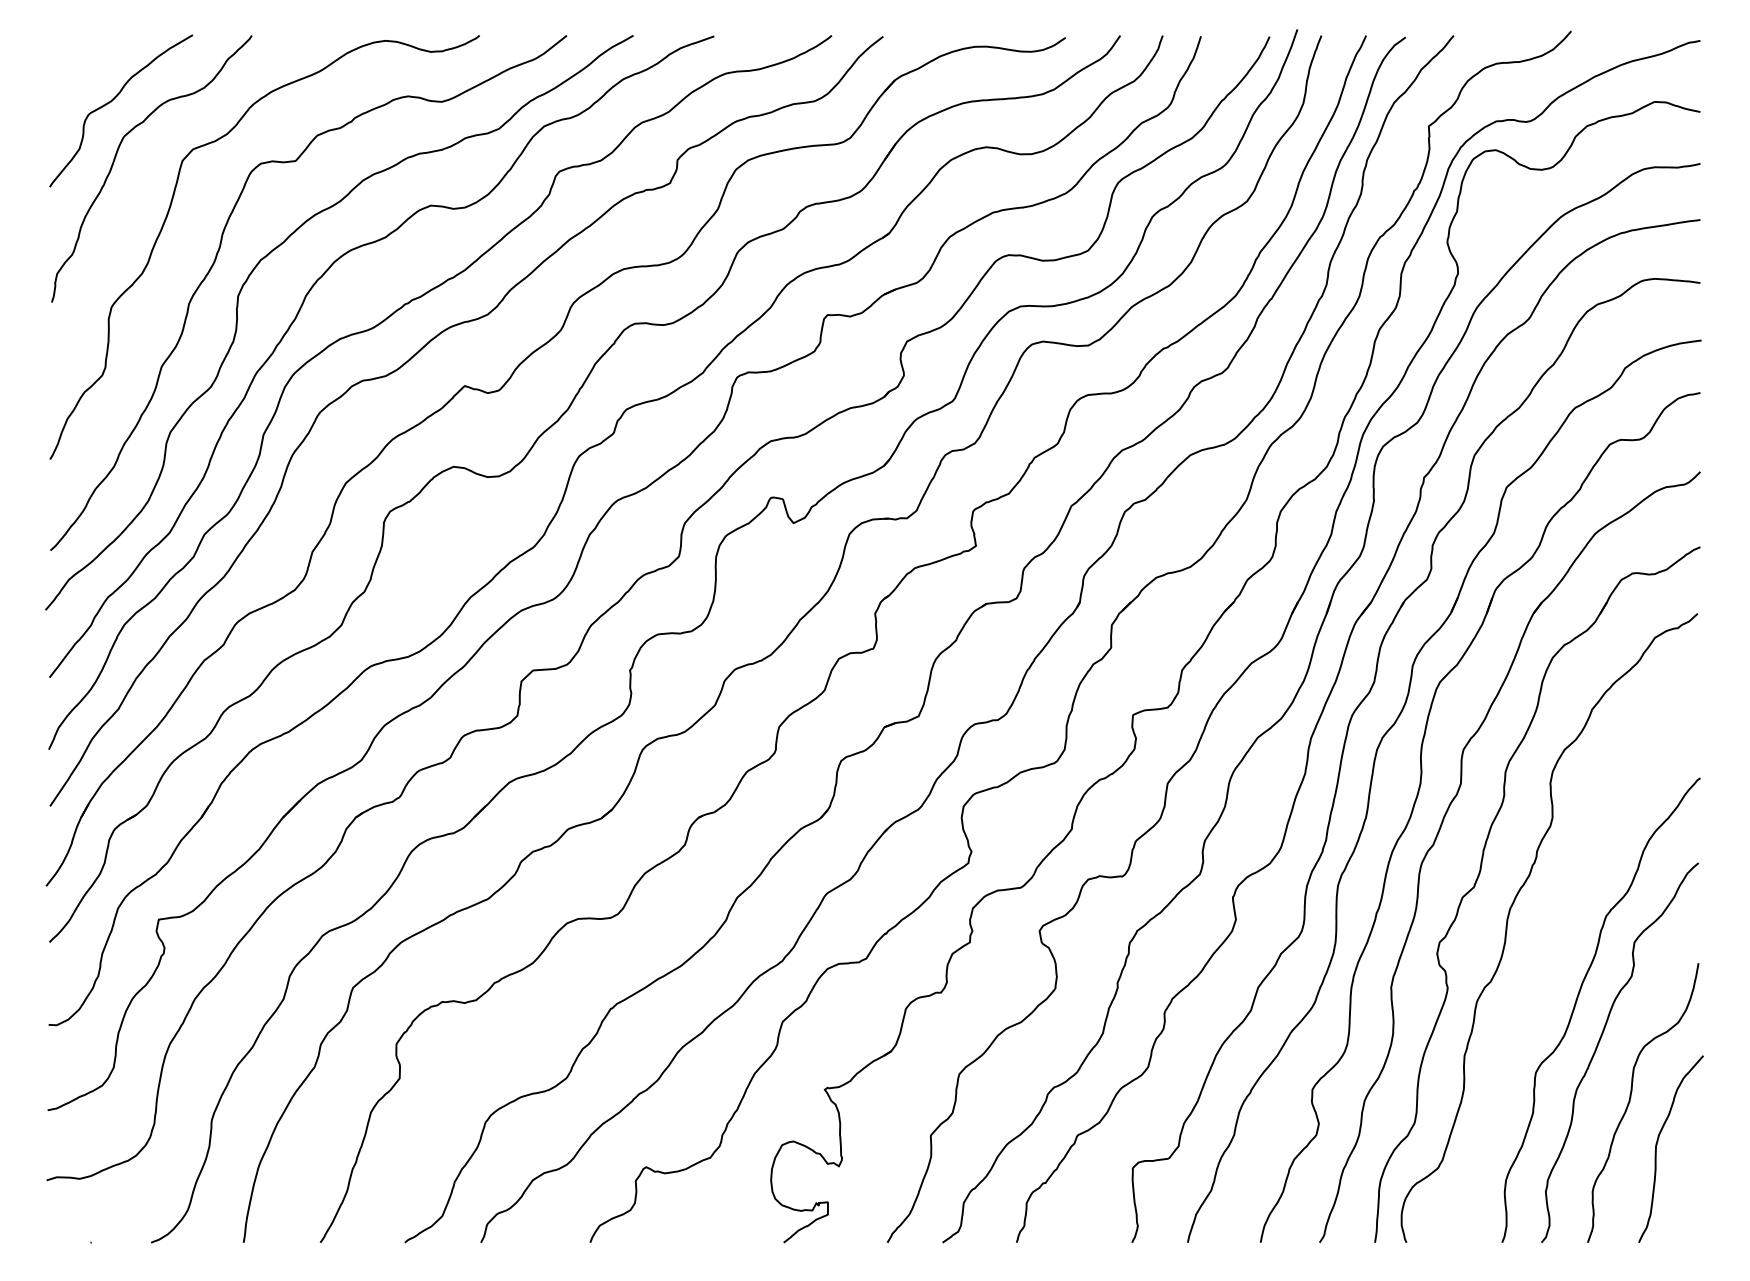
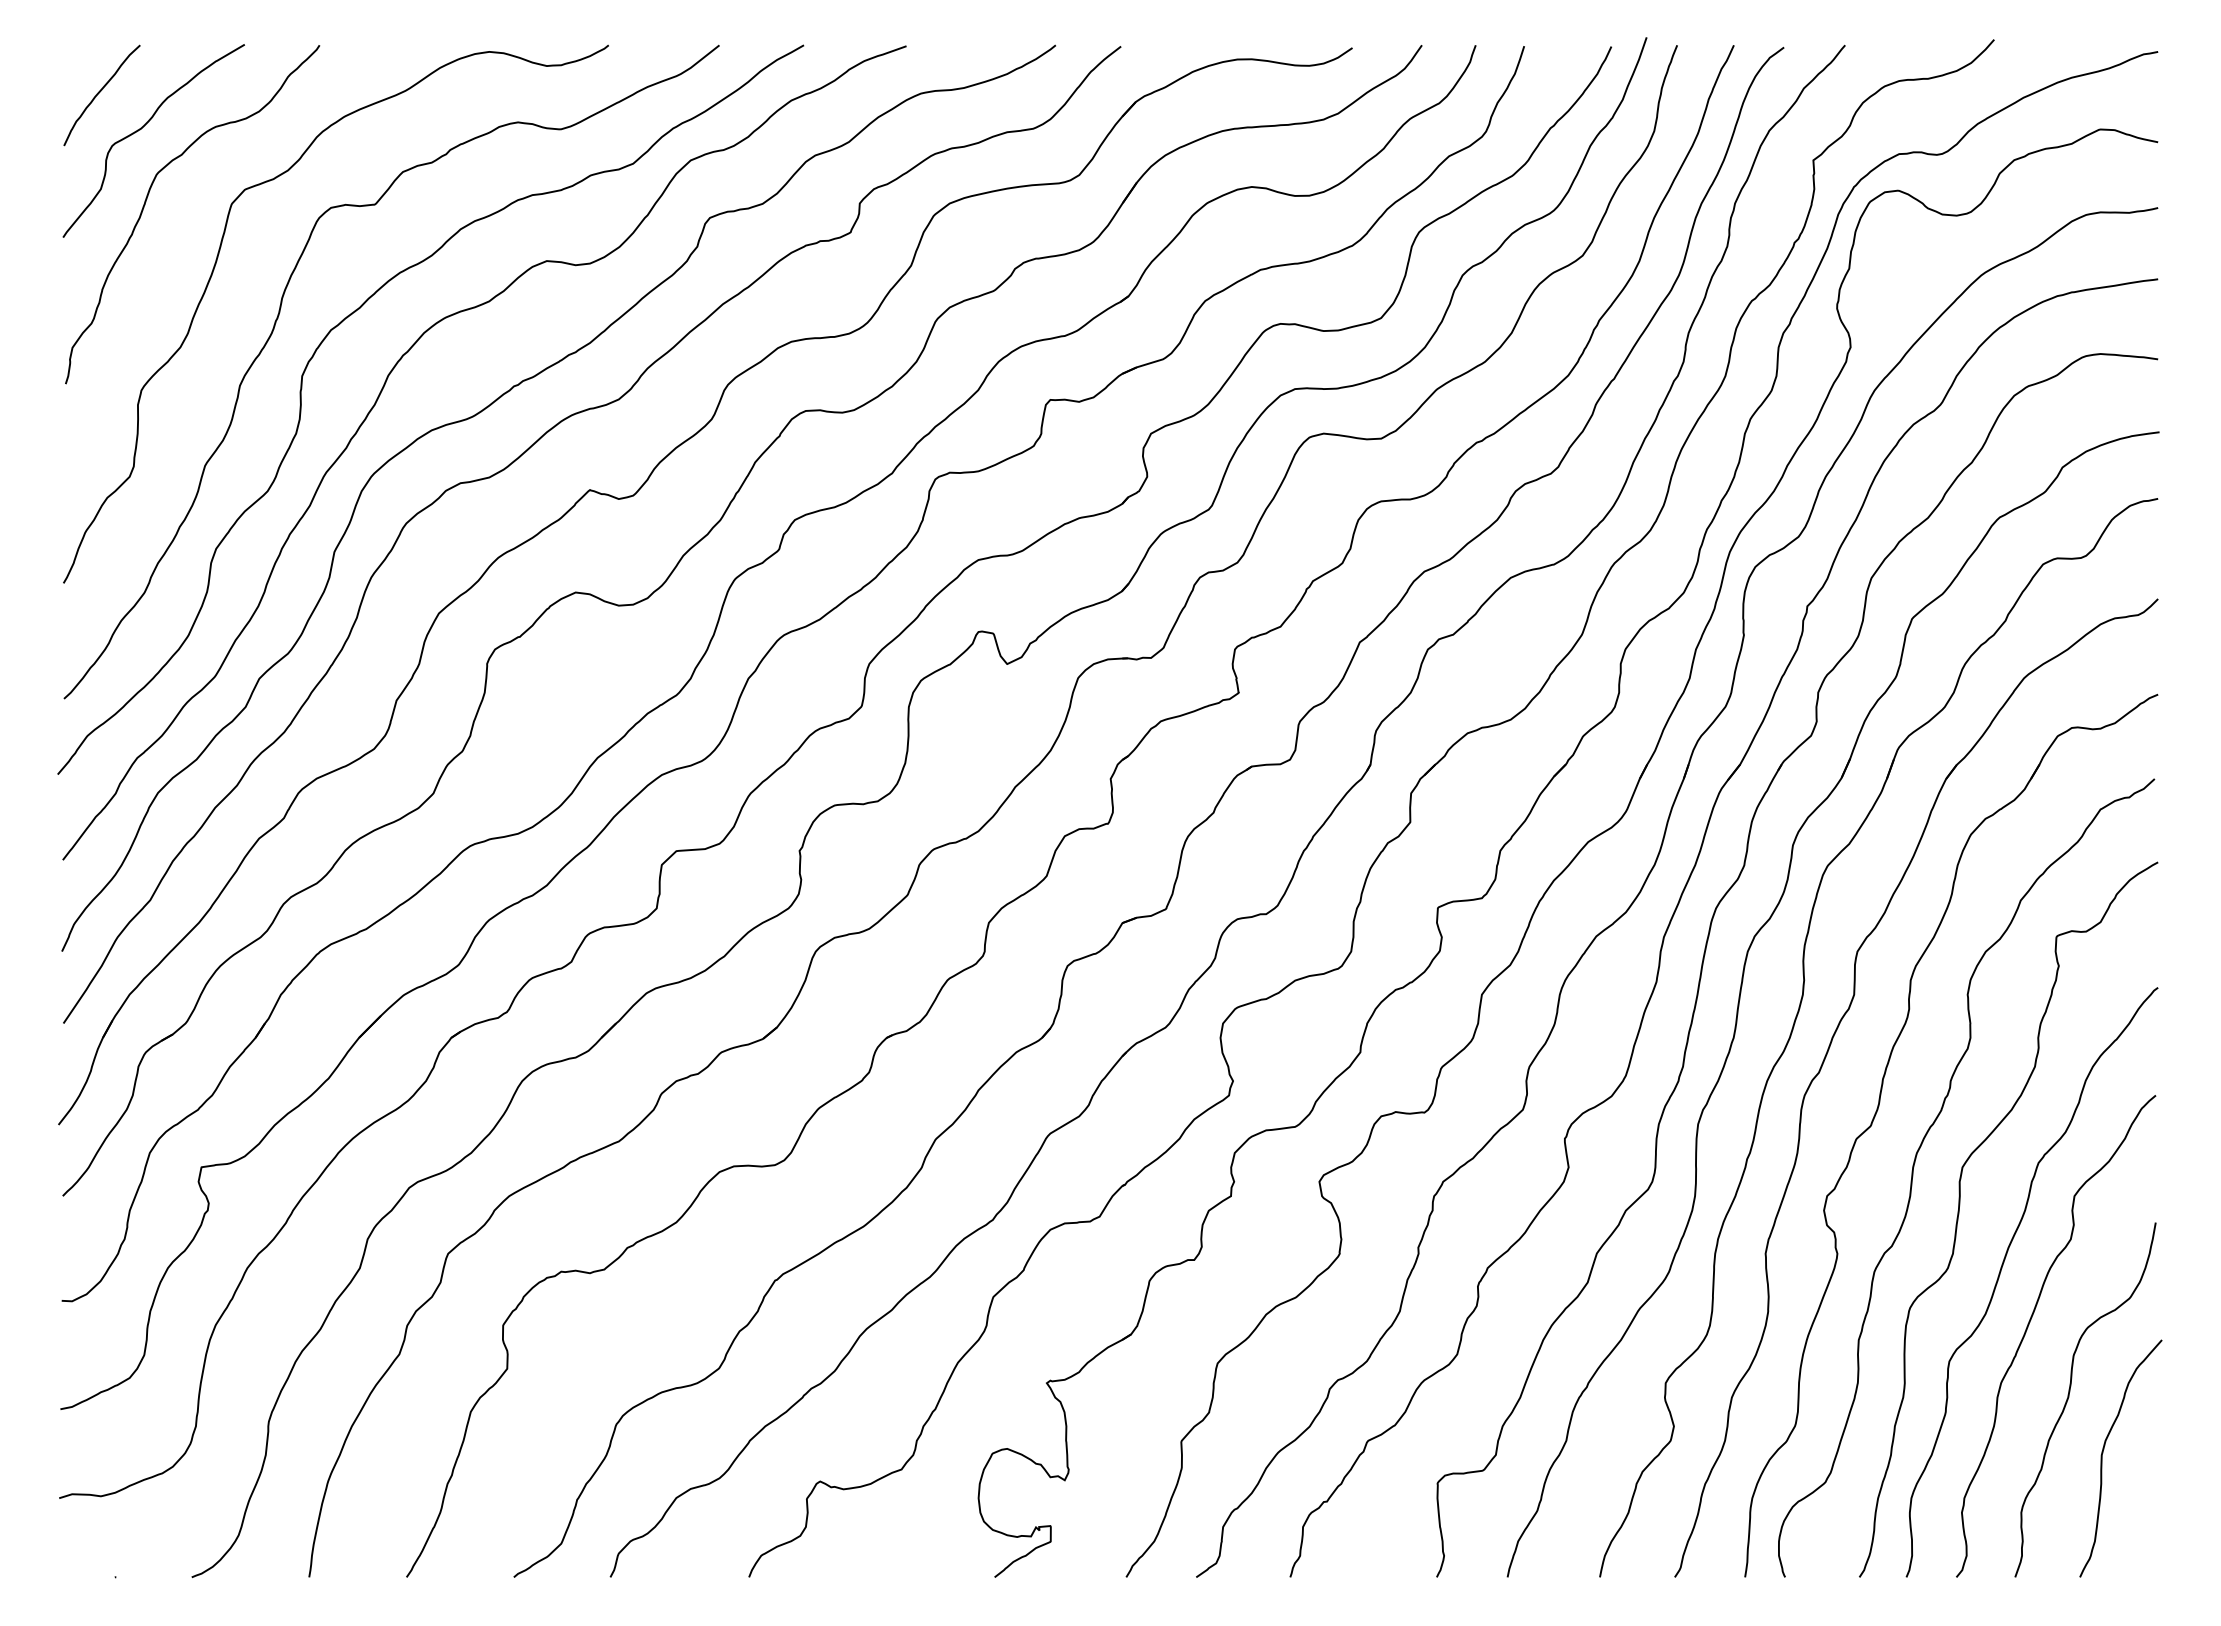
curve: (78, 73) -> (99, 93), added
curve: (1543, 956) -> (1959, 1214), added

